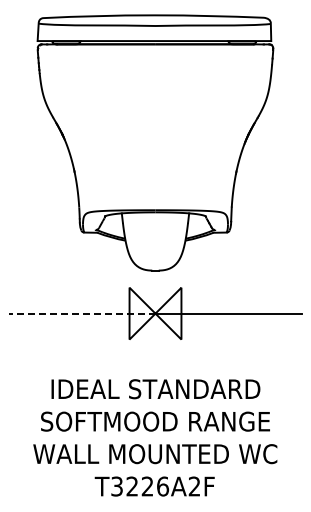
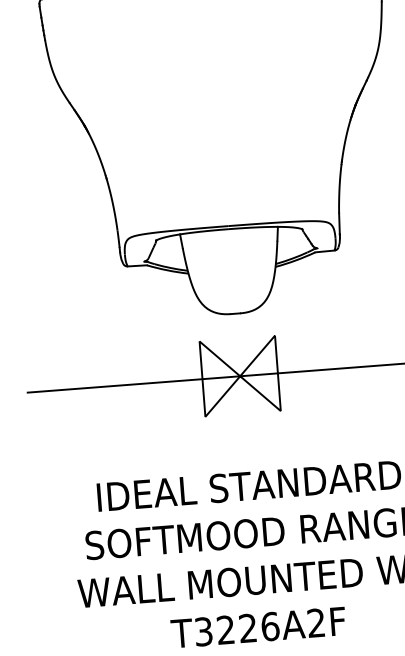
line: (81, 313) -> (132, 384), dashed -> solid

